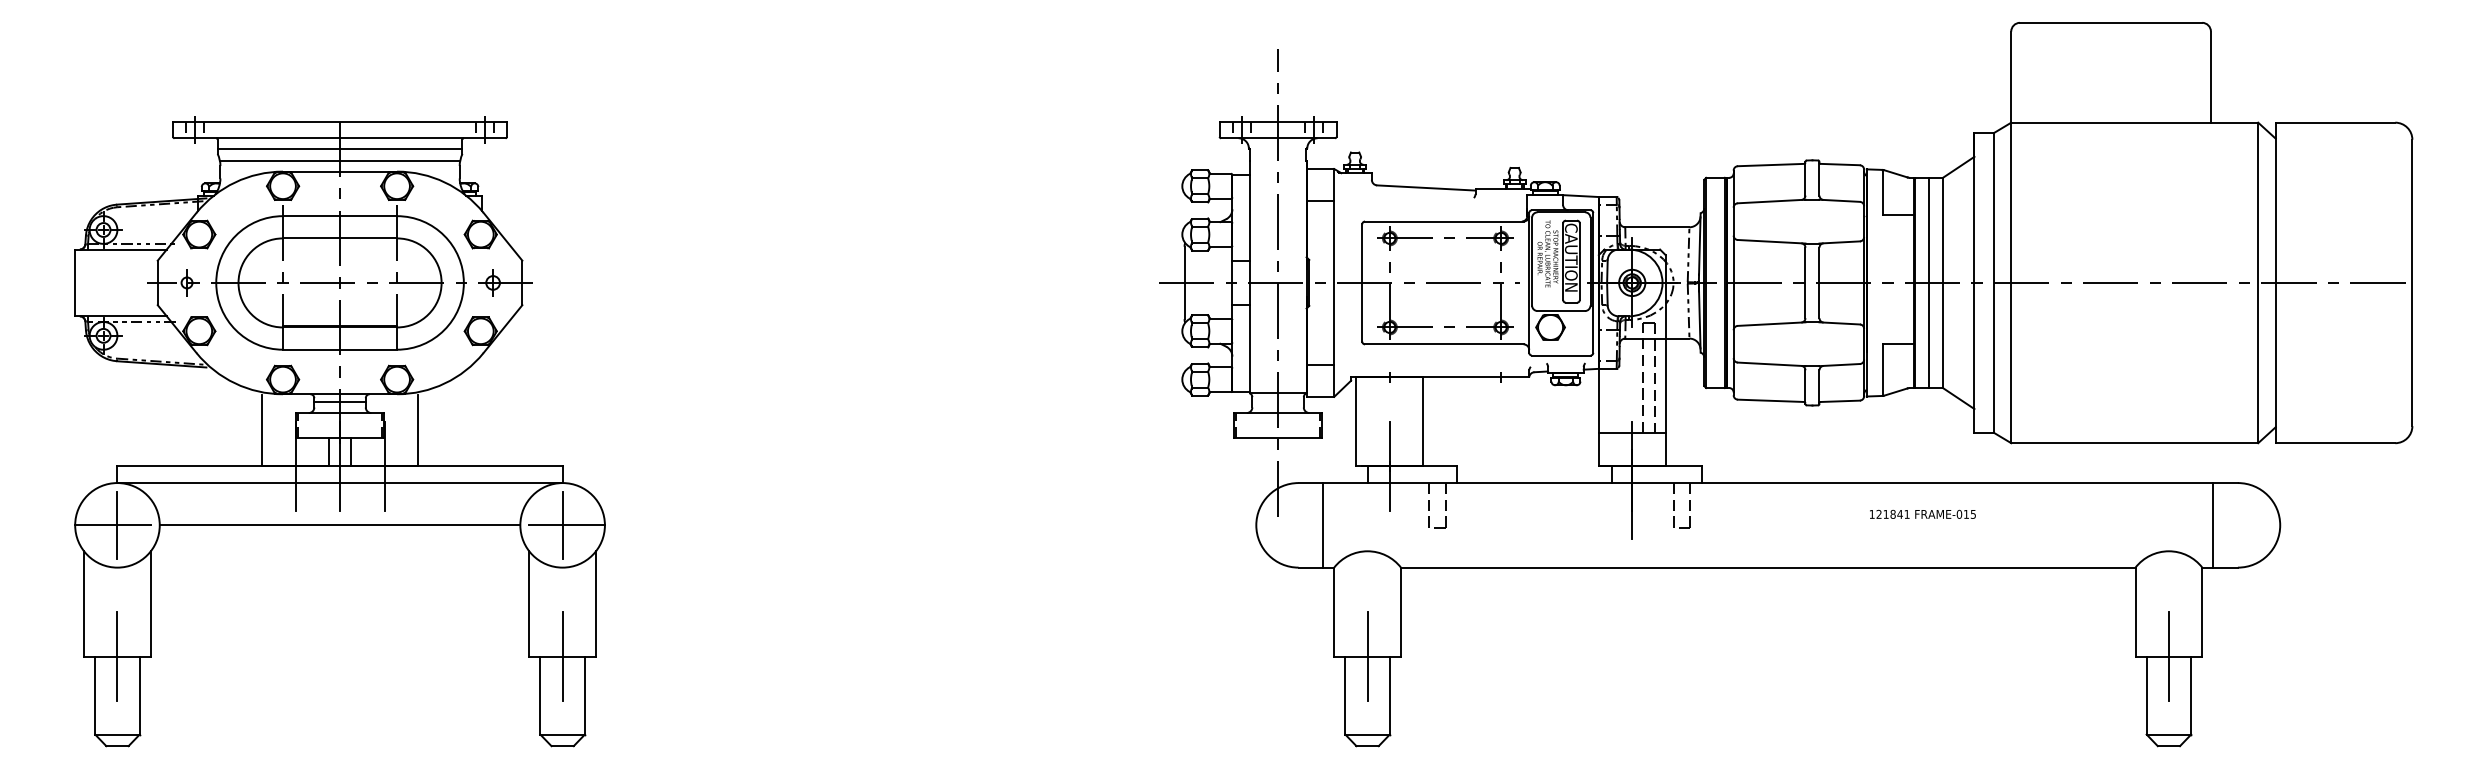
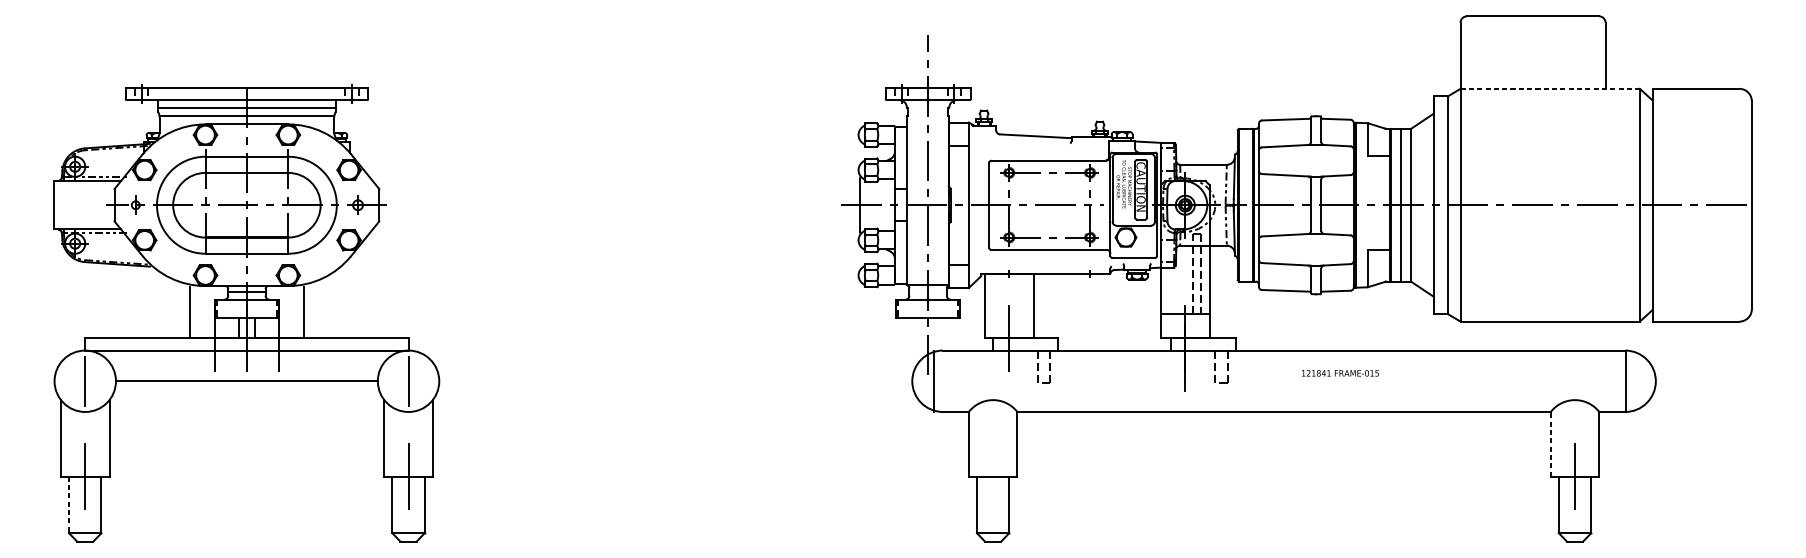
line: (2135, 122) -> (1550, 88), solid -> dashed
text: (1922, 513) -> (1340, 372), moved
line: (112, 525) -> (81, 381), removed
line: (566, 525) -> (411, 381), removed
line: (1323, 525) -> (934, 381), moved
line: (2213, 525) -> (1625, 381), moved
line: (2135, 612) -> (1550, 444), solid -> dashed
line: (1367, 656) -> (993, 476), removed
line: (95, 695) -> (69, 504), solid -> dashed

